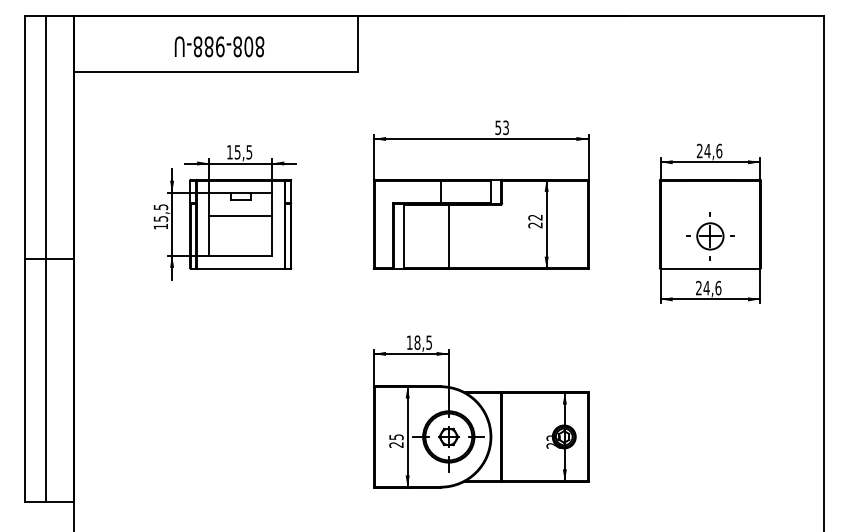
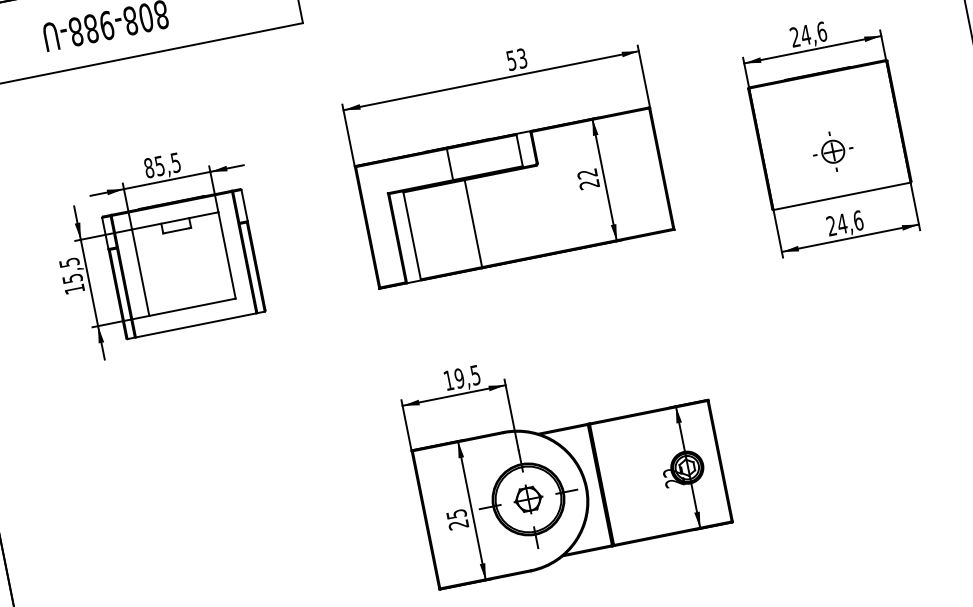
text: (229, 152) -> (148, 168), 15,5 -> 85,5
line: (240, 216) -> (181, 253), removed
part: (710, 236) -> (833, 151), size x0.6
text: (417, 342) -> (459, 378), 18,5 -> 19,5

